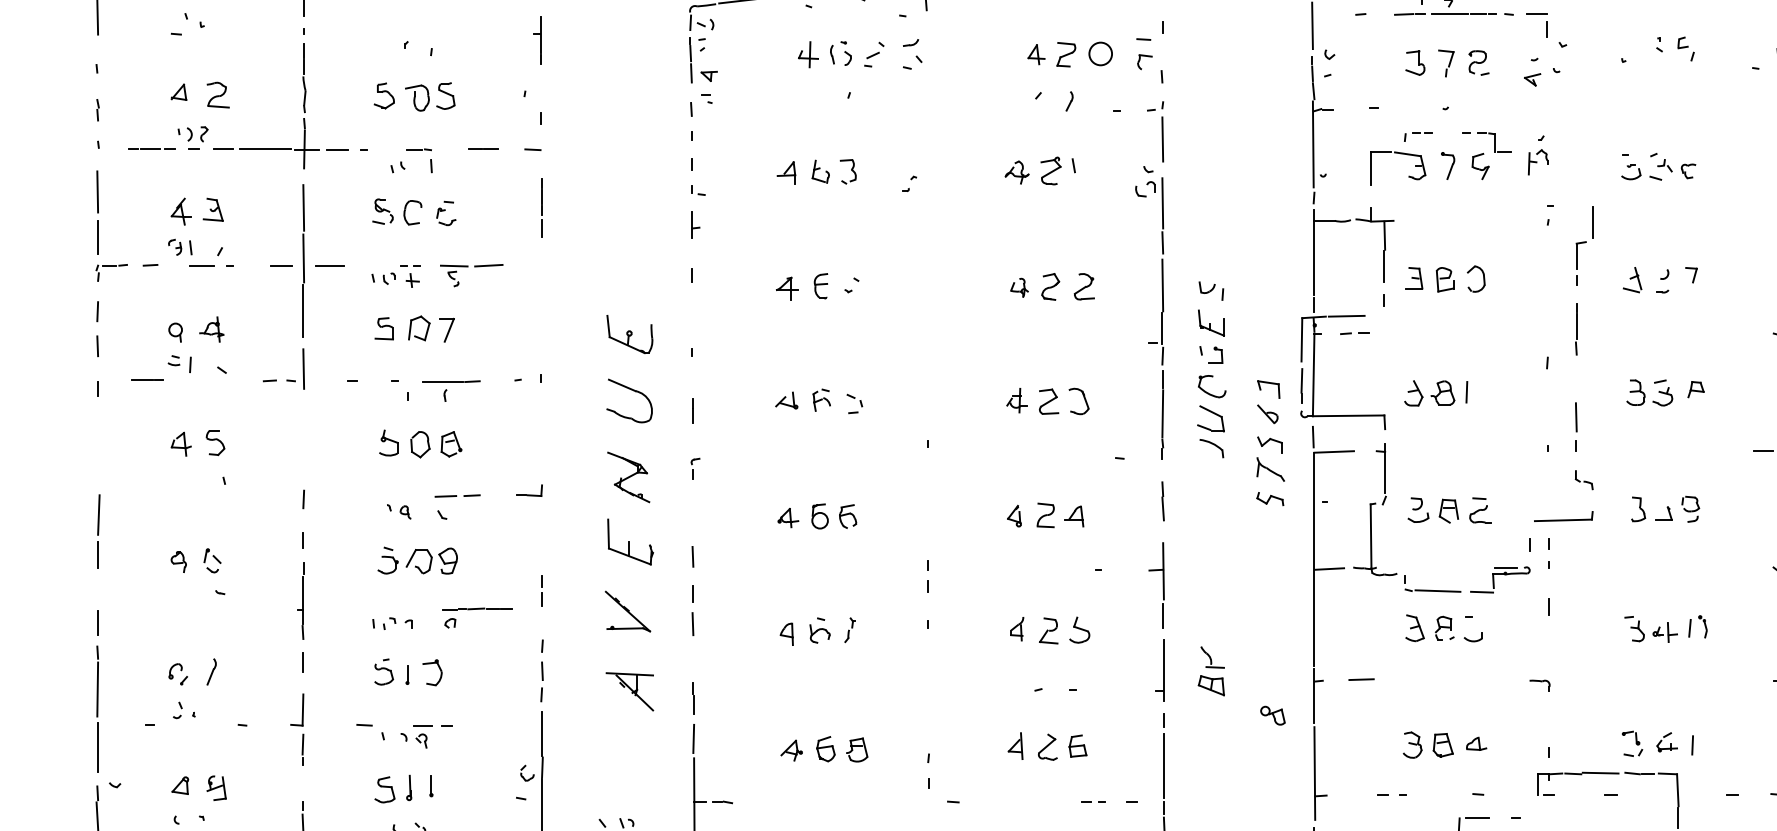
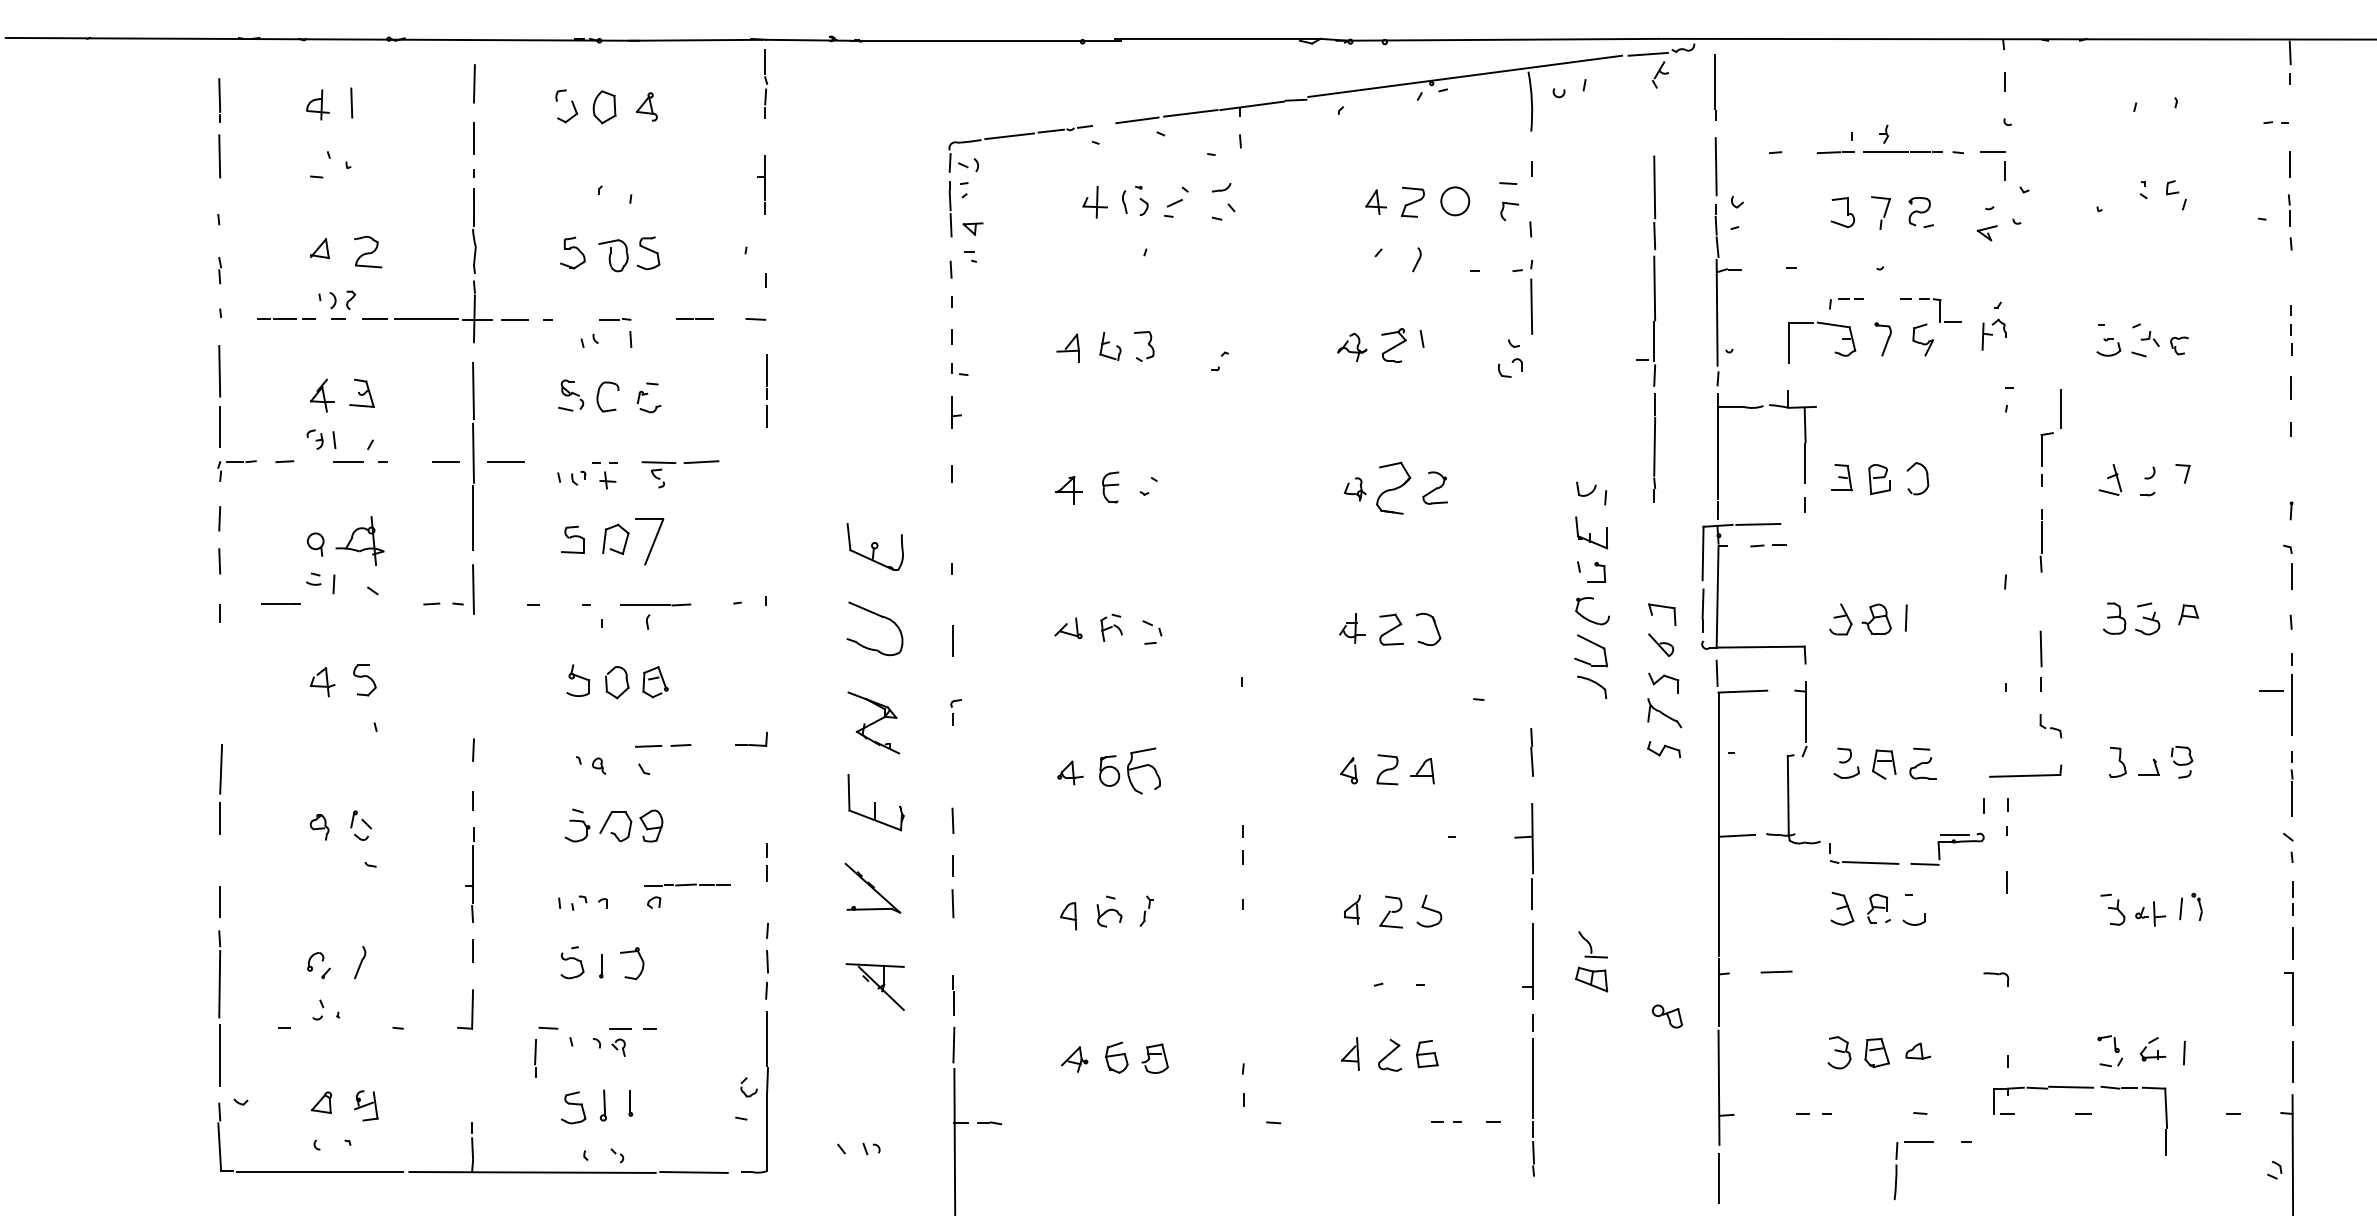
part: (1050, 287) -> (1393, 488), size x1.6
part: (1161, 317) -> (1653, 328), moved
part: (211, 329) -> (359, 540), size x1.6
part: (447, 330) -> (650, 541), size x1.6
part: (847, 516) -> (1143, 771), size x1.6
line: (302, 749) -> (535, 1058), moved

